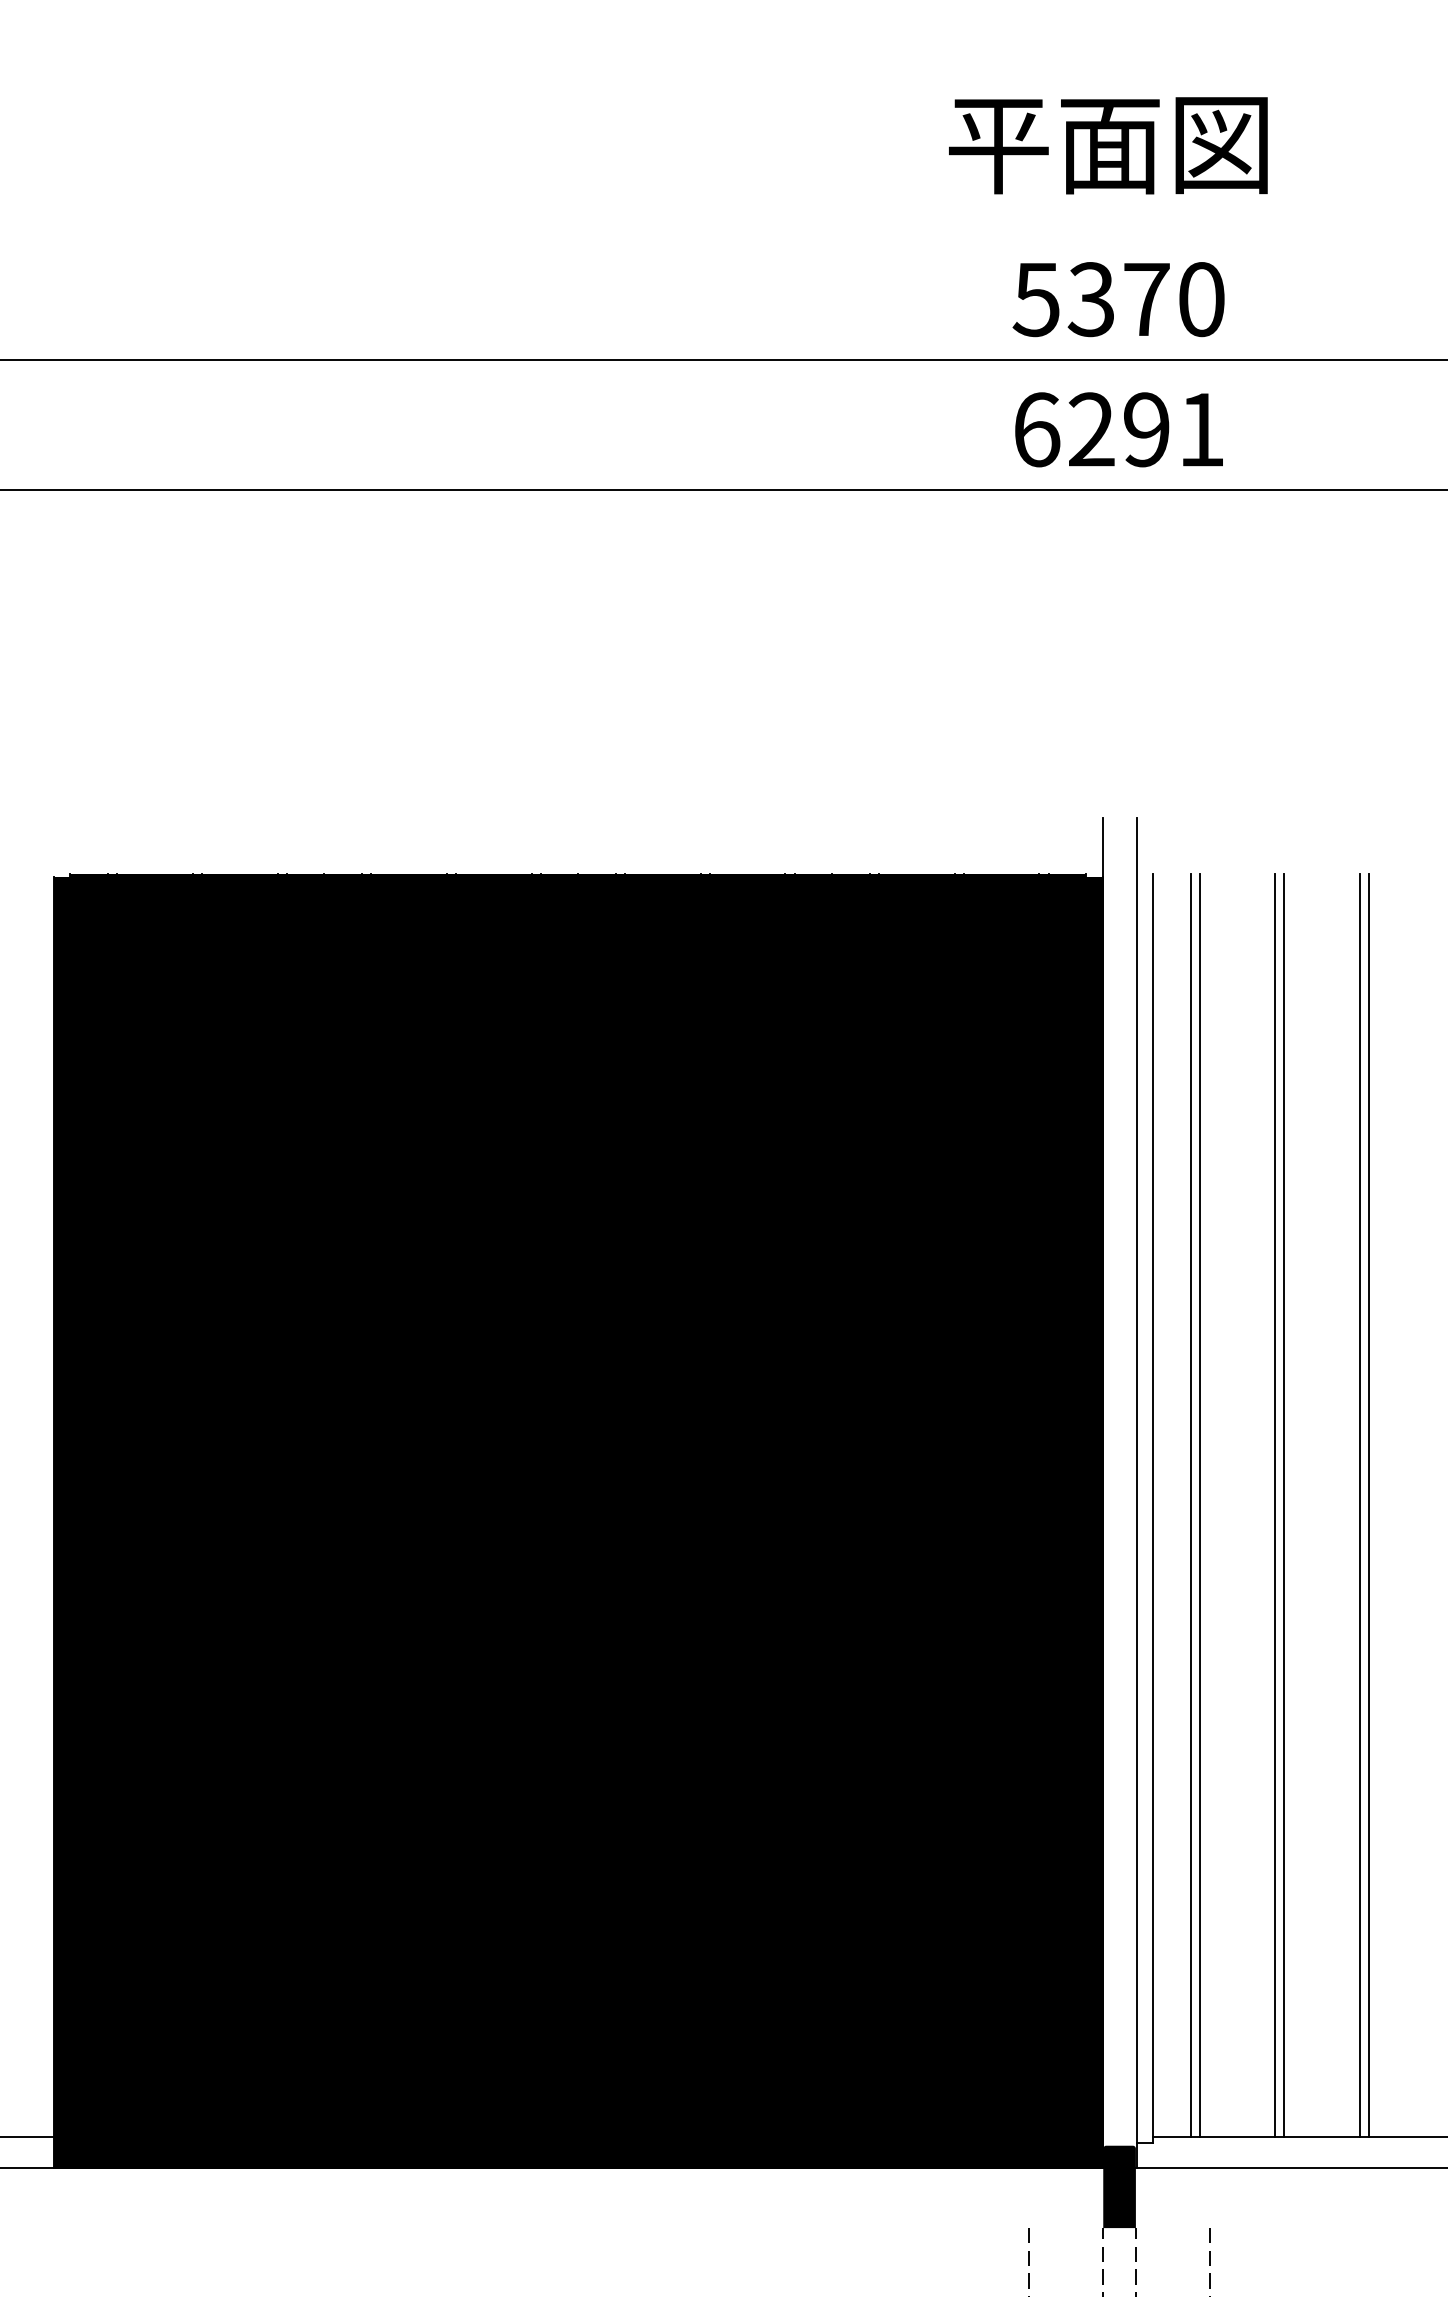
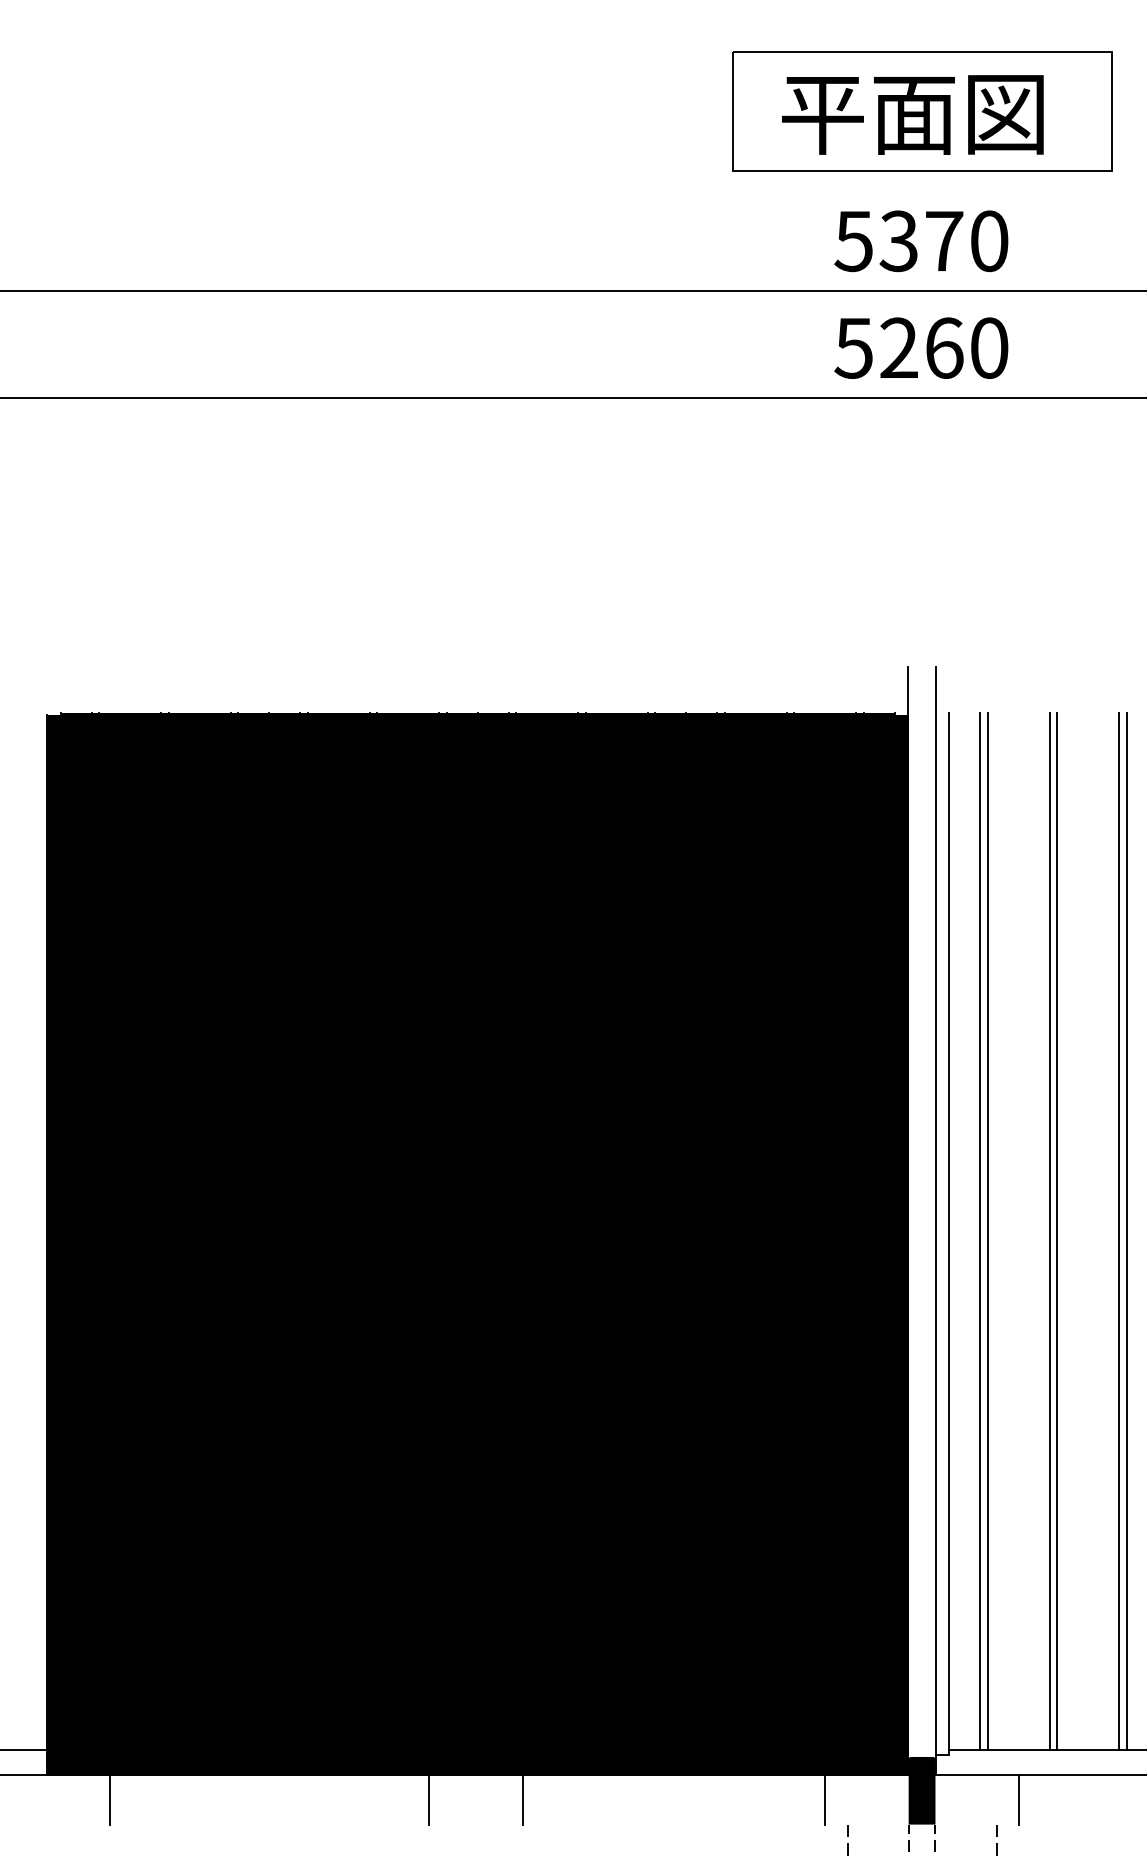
part: (1119, 141) -> (921, 111), added
text: (1118, 429) -> (921, 347), 6291 -> 5260
line: (130, 2197) -> (110, 1799), added
line: (518, 2197) -> (428, 1799), added
line: (633, 2197) -> (522, 1799), added
line: (1001, 2197) -> (825, 1799), added
line: (1237, 2197) -> (1018, 1799), added

